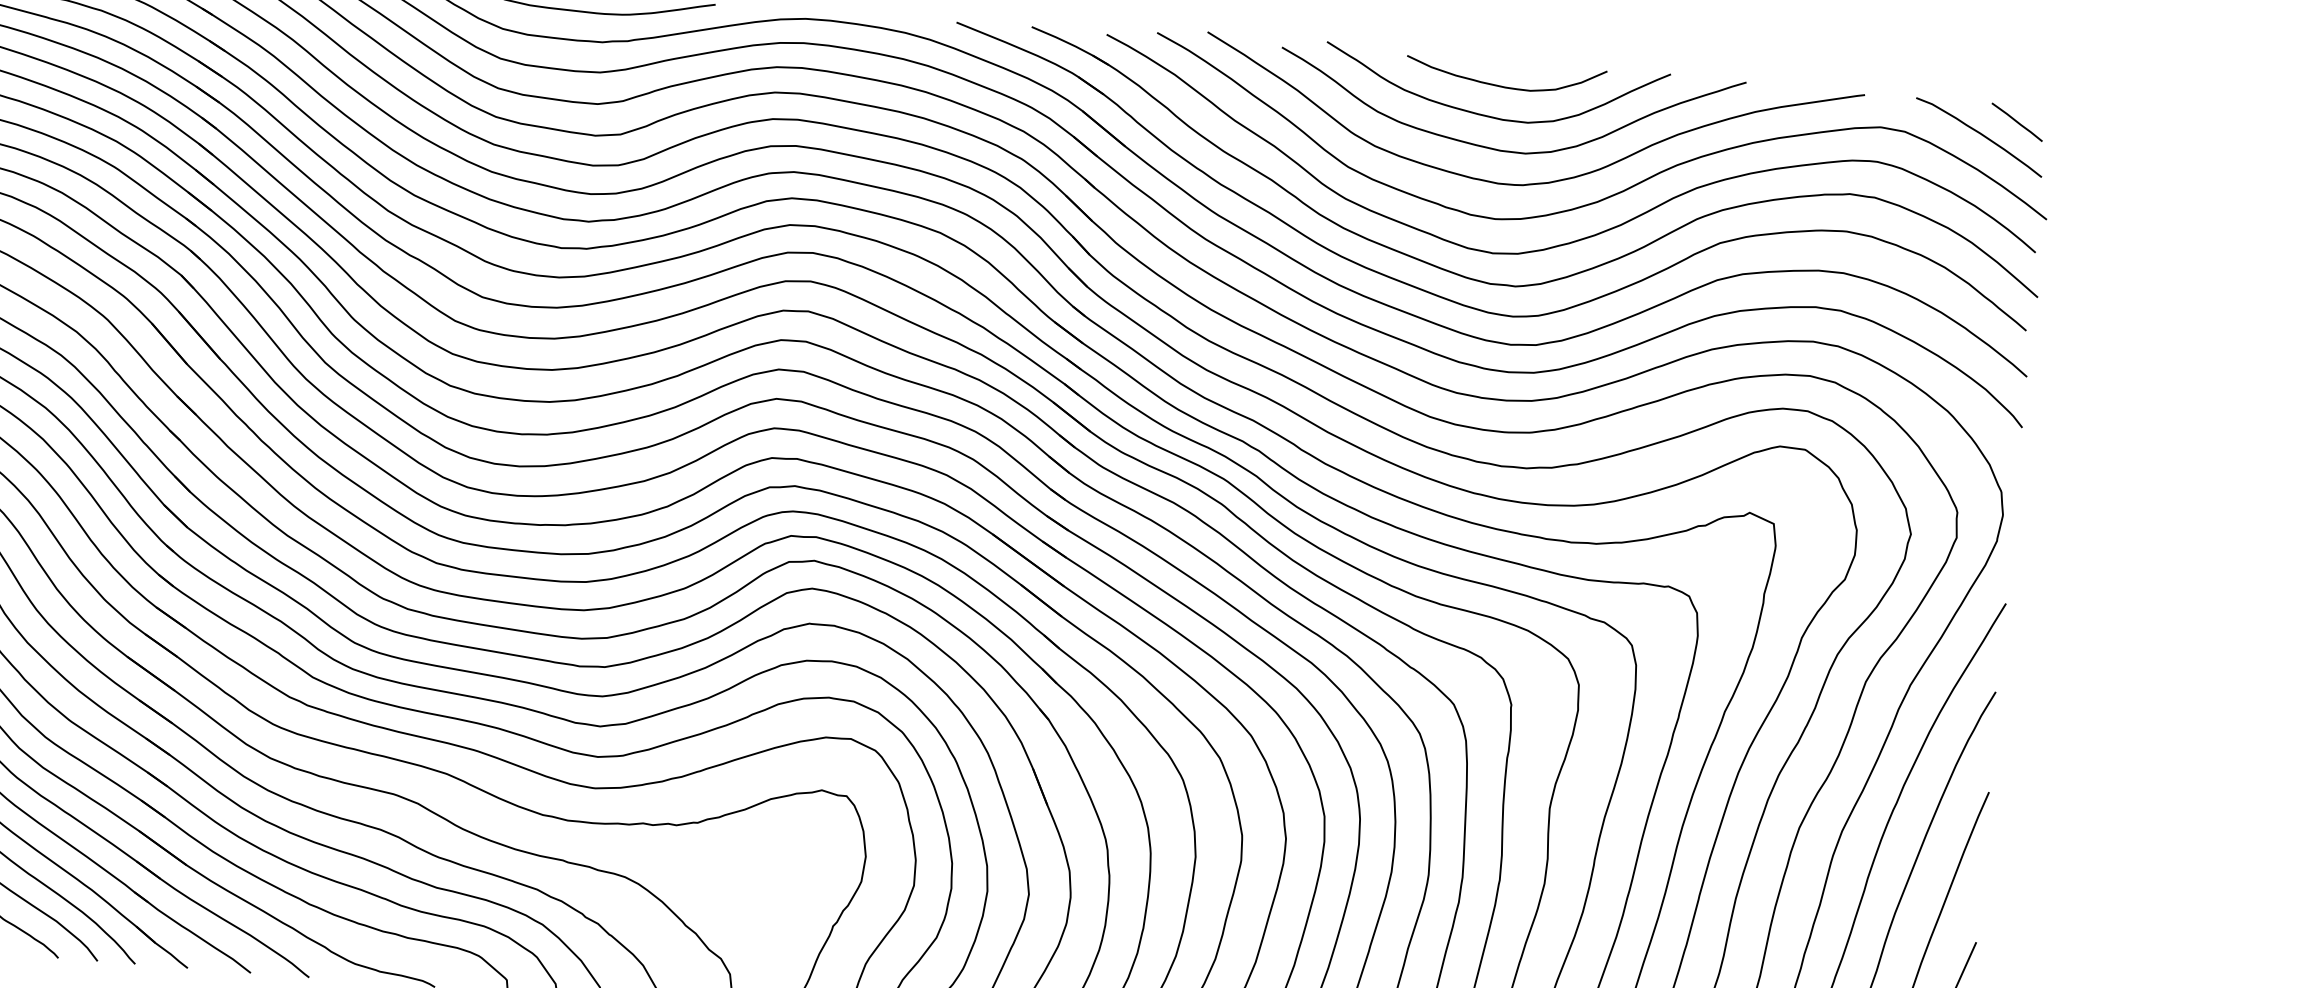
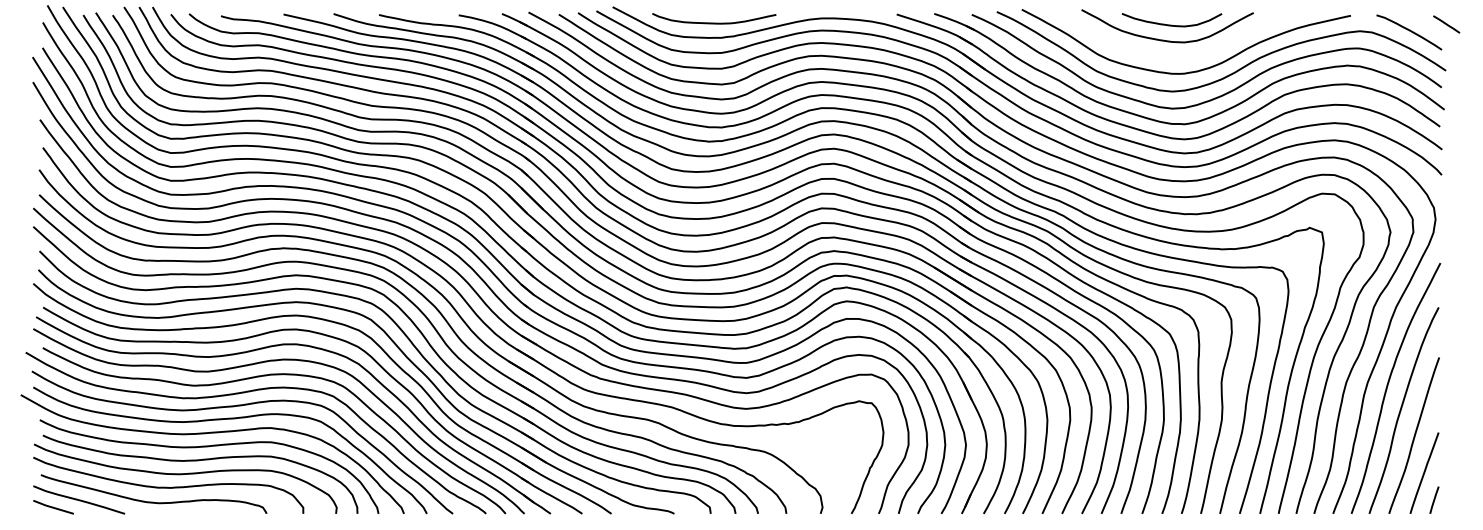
line: (2016, 122) -> (1446, 24), moved
curve: (1507, 149) -> (1175, 56), removed

